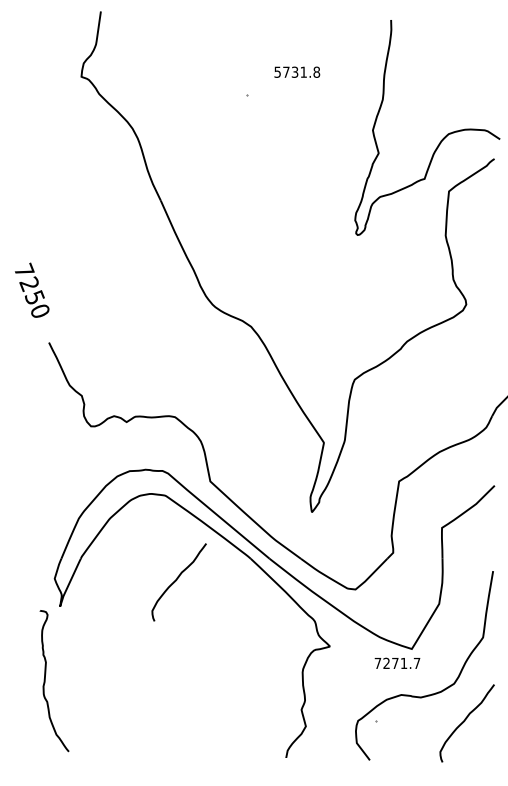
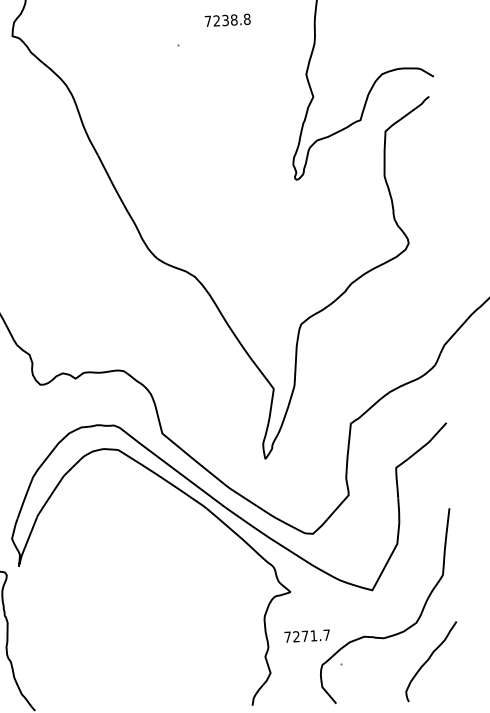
text: (290, 71) -> (220, 19), 5731.8 -> 7238.8
curve: (177, 580) -> (134, 534), removed
text: (397, 662) -> (307, 635), moved

